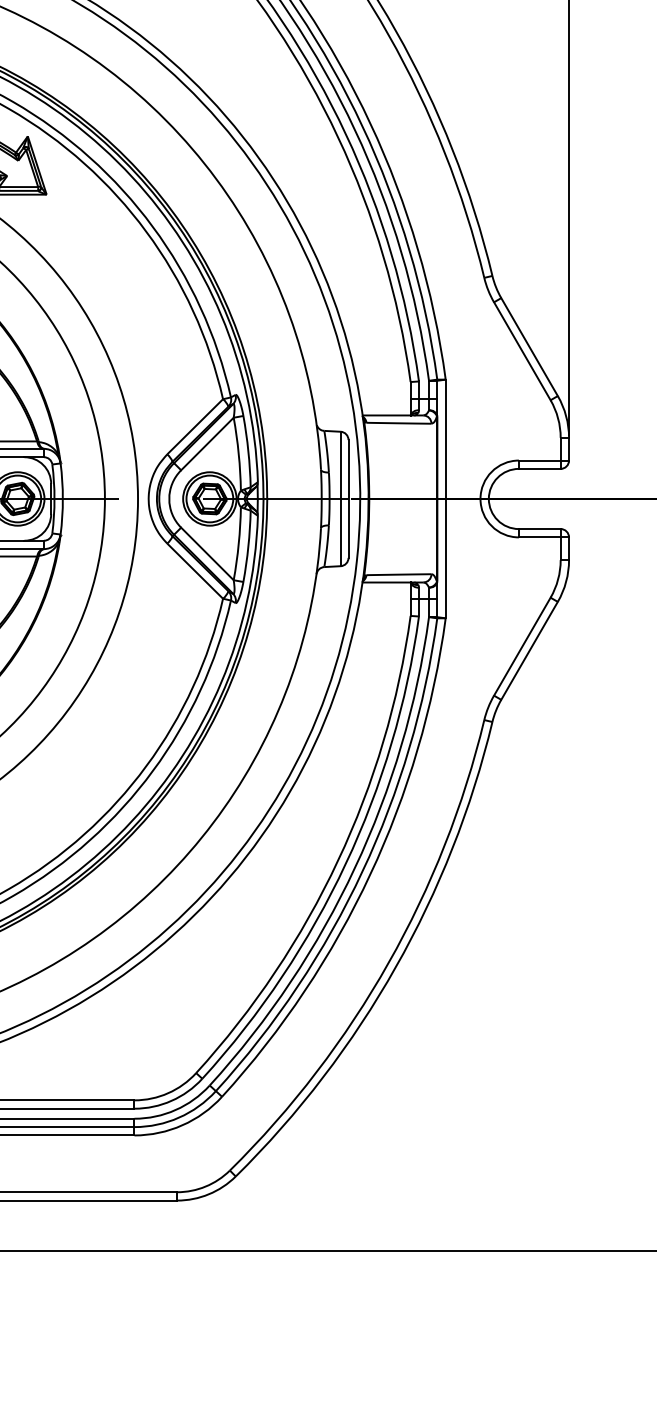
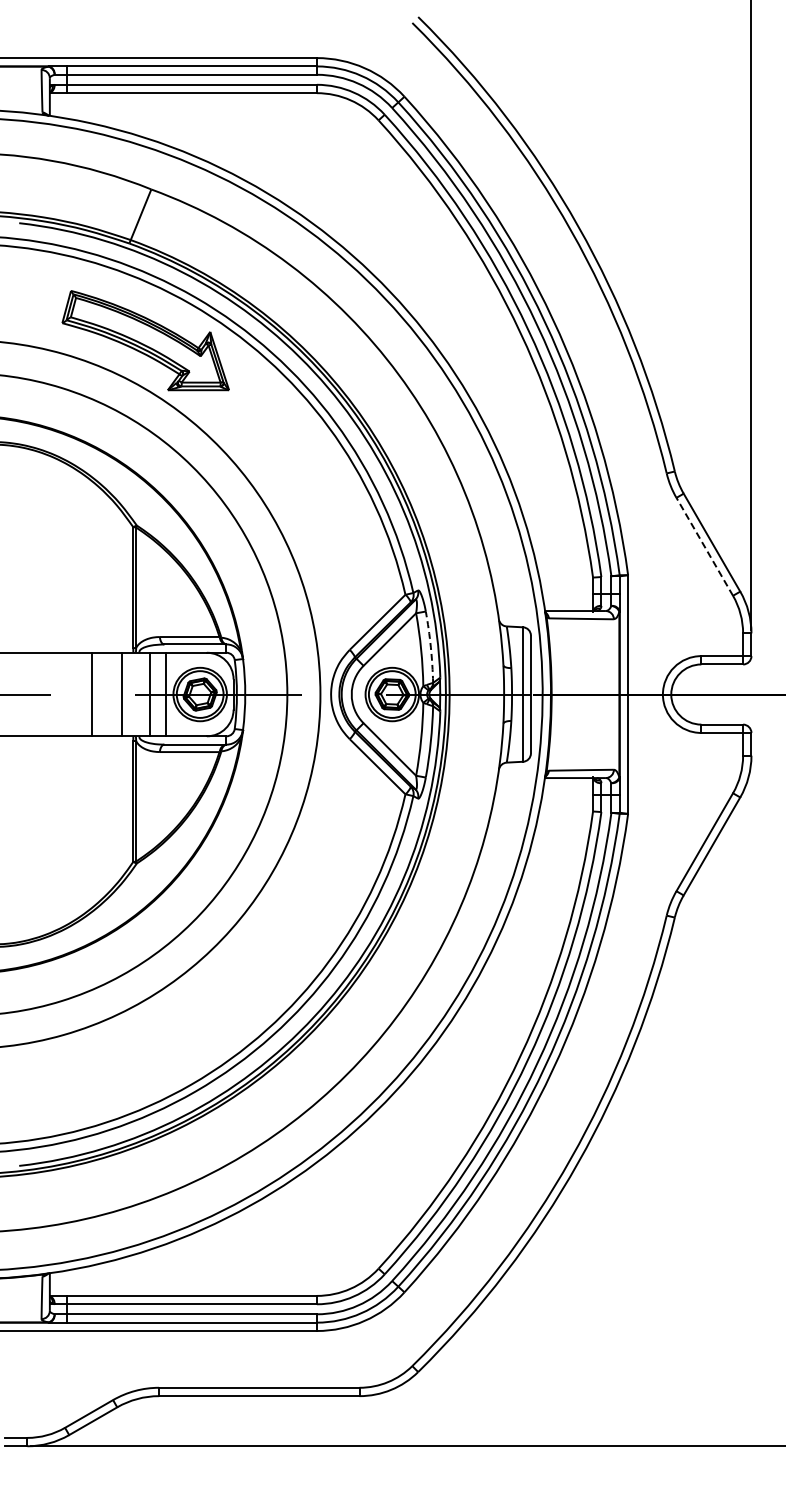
line: (522, 350) -> (704, 546), solid -> dashed
arc: (248, 451) -> (430, 647), solid -> dashed

